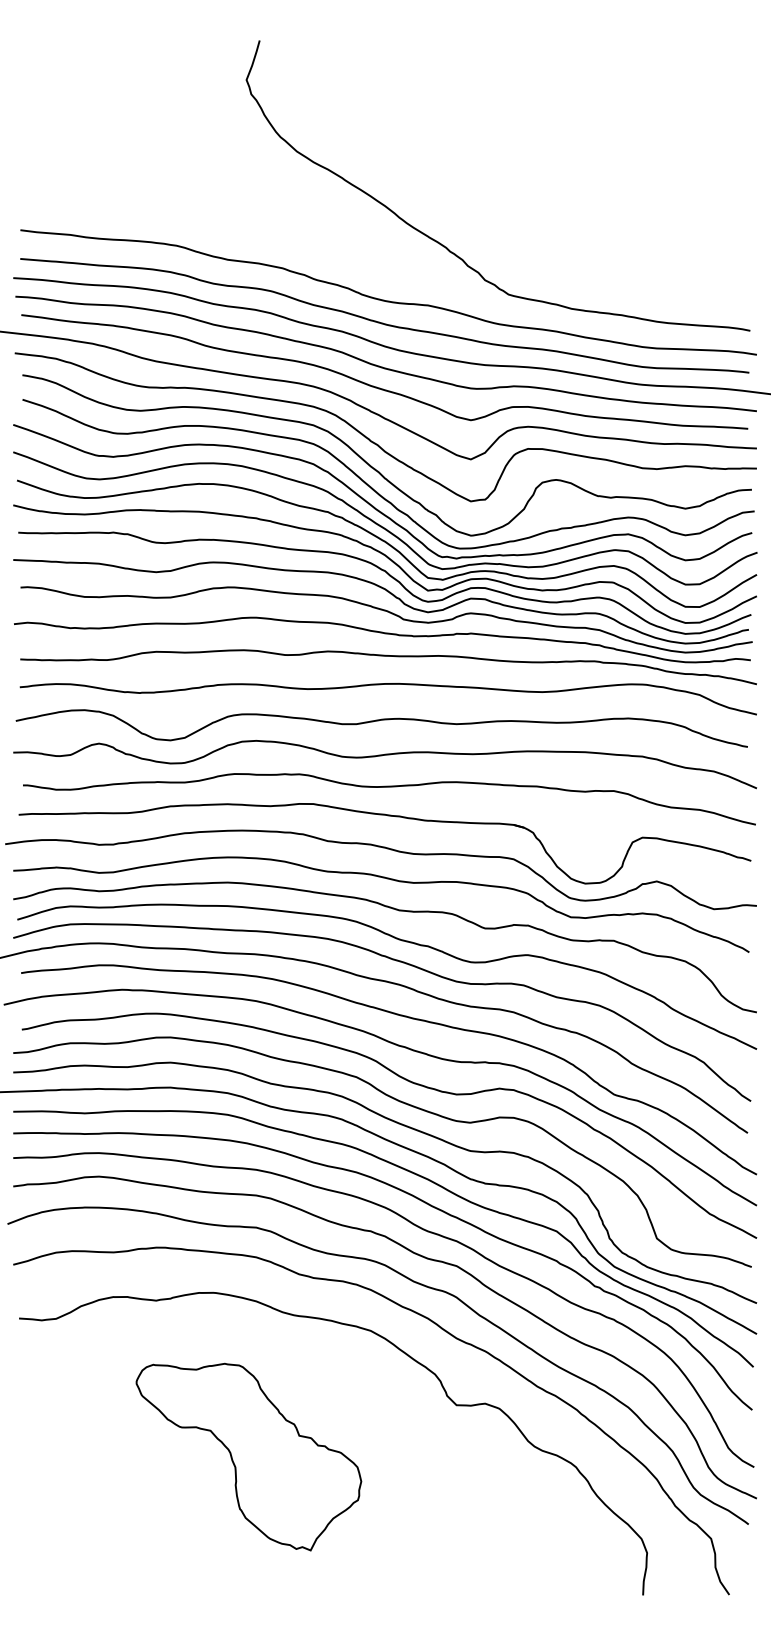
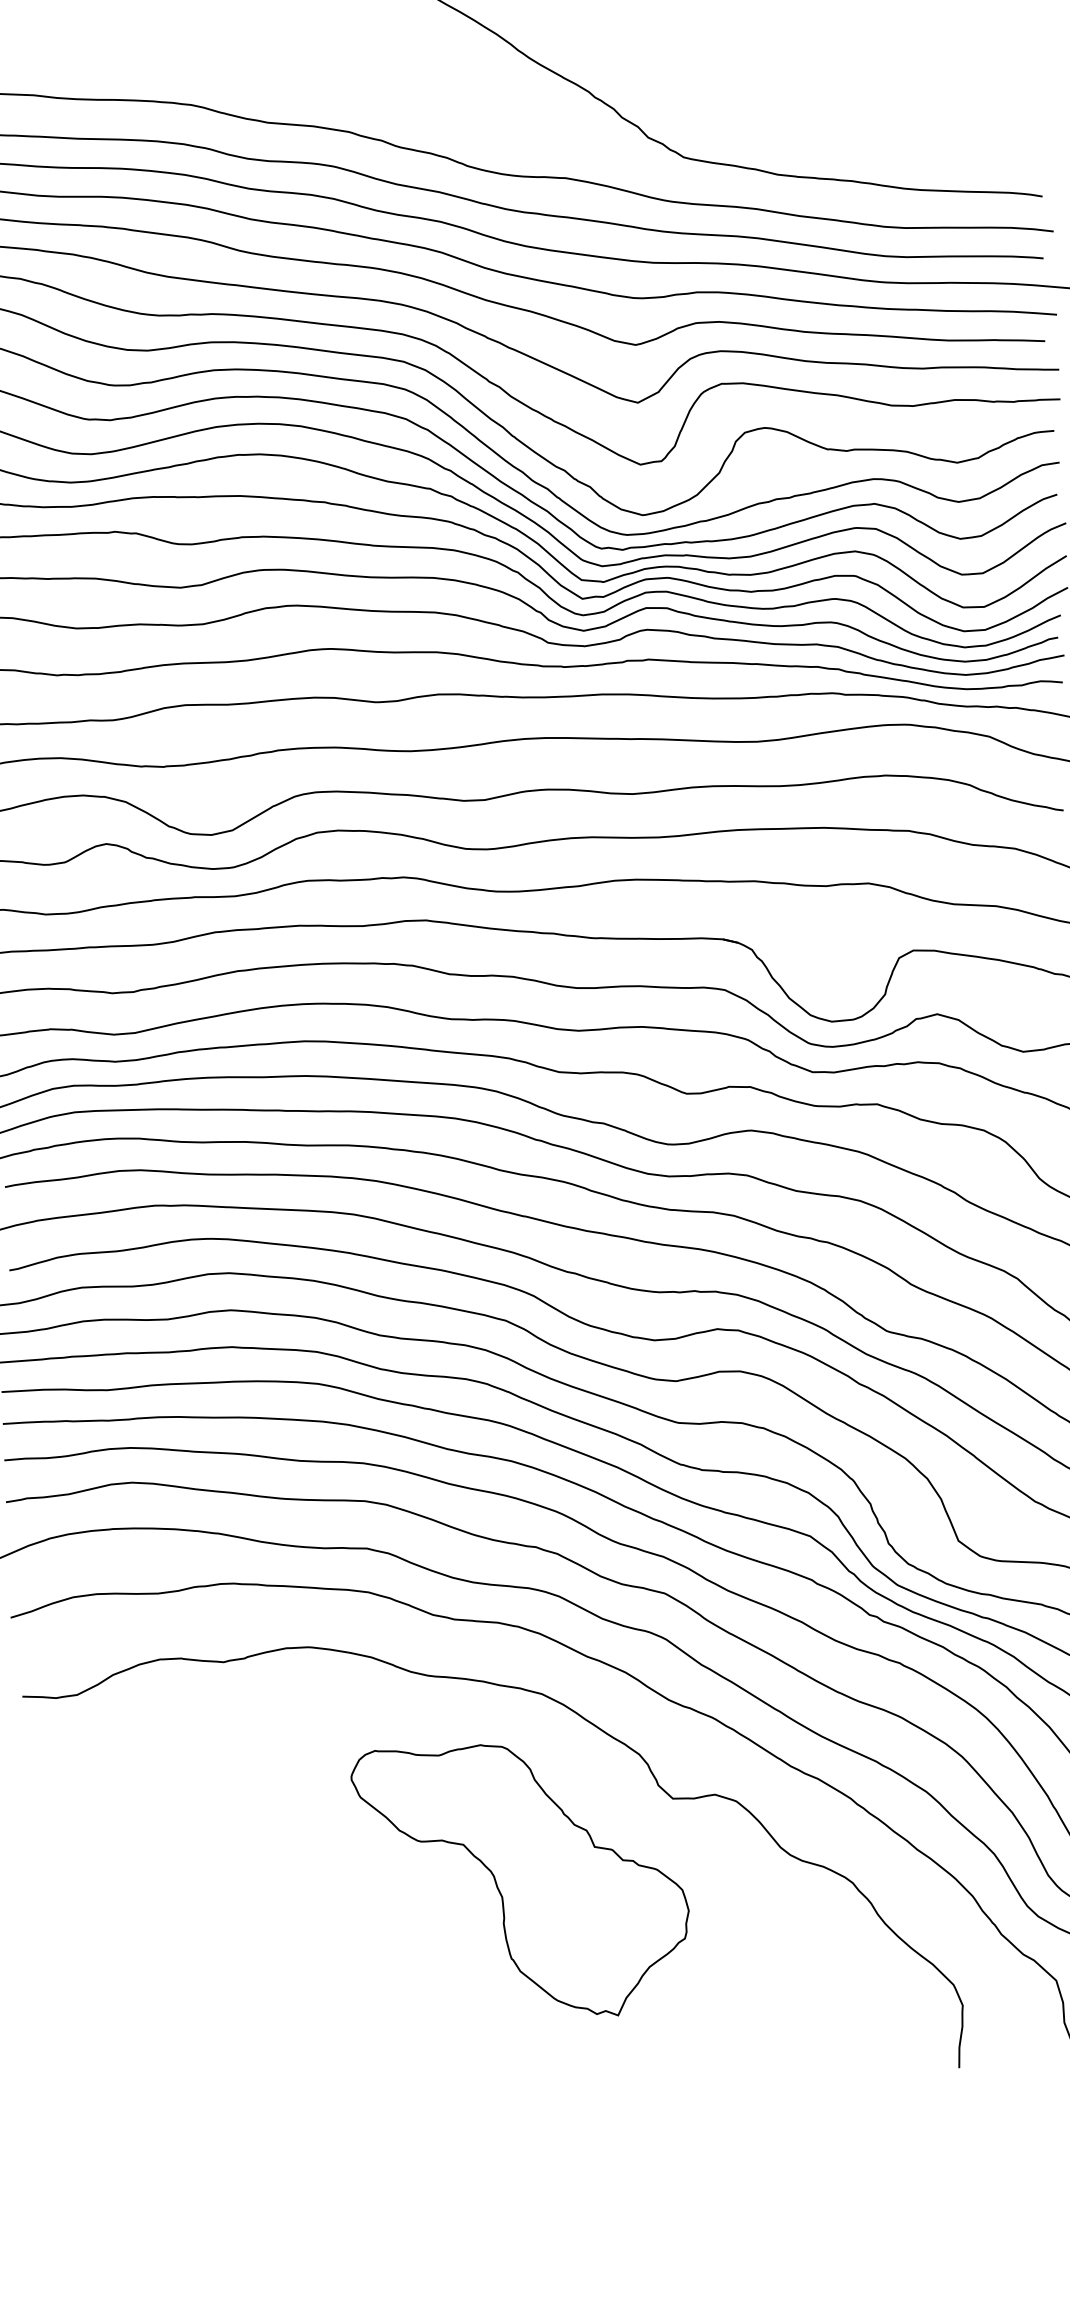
part: (248, 1456) -> (520, 1880), moved

